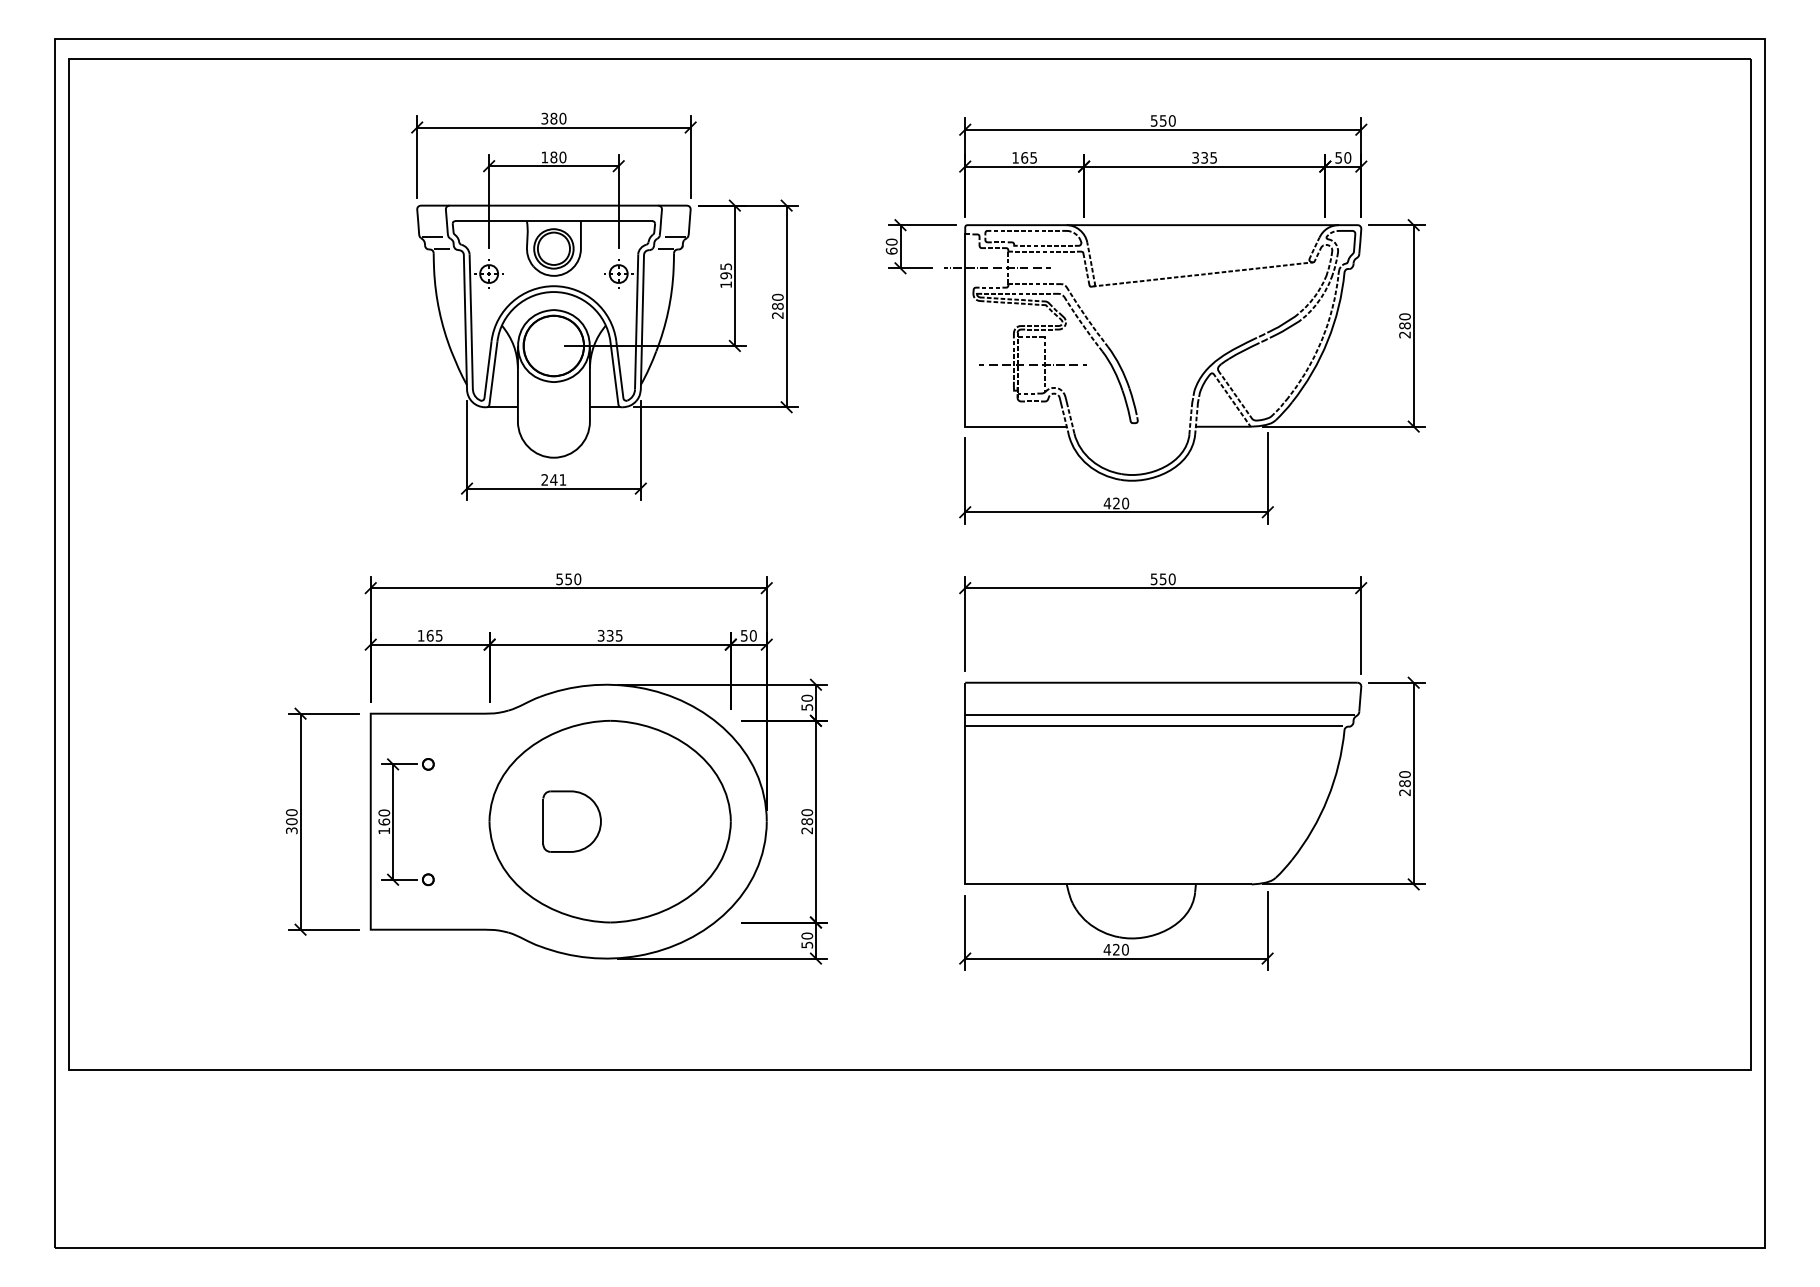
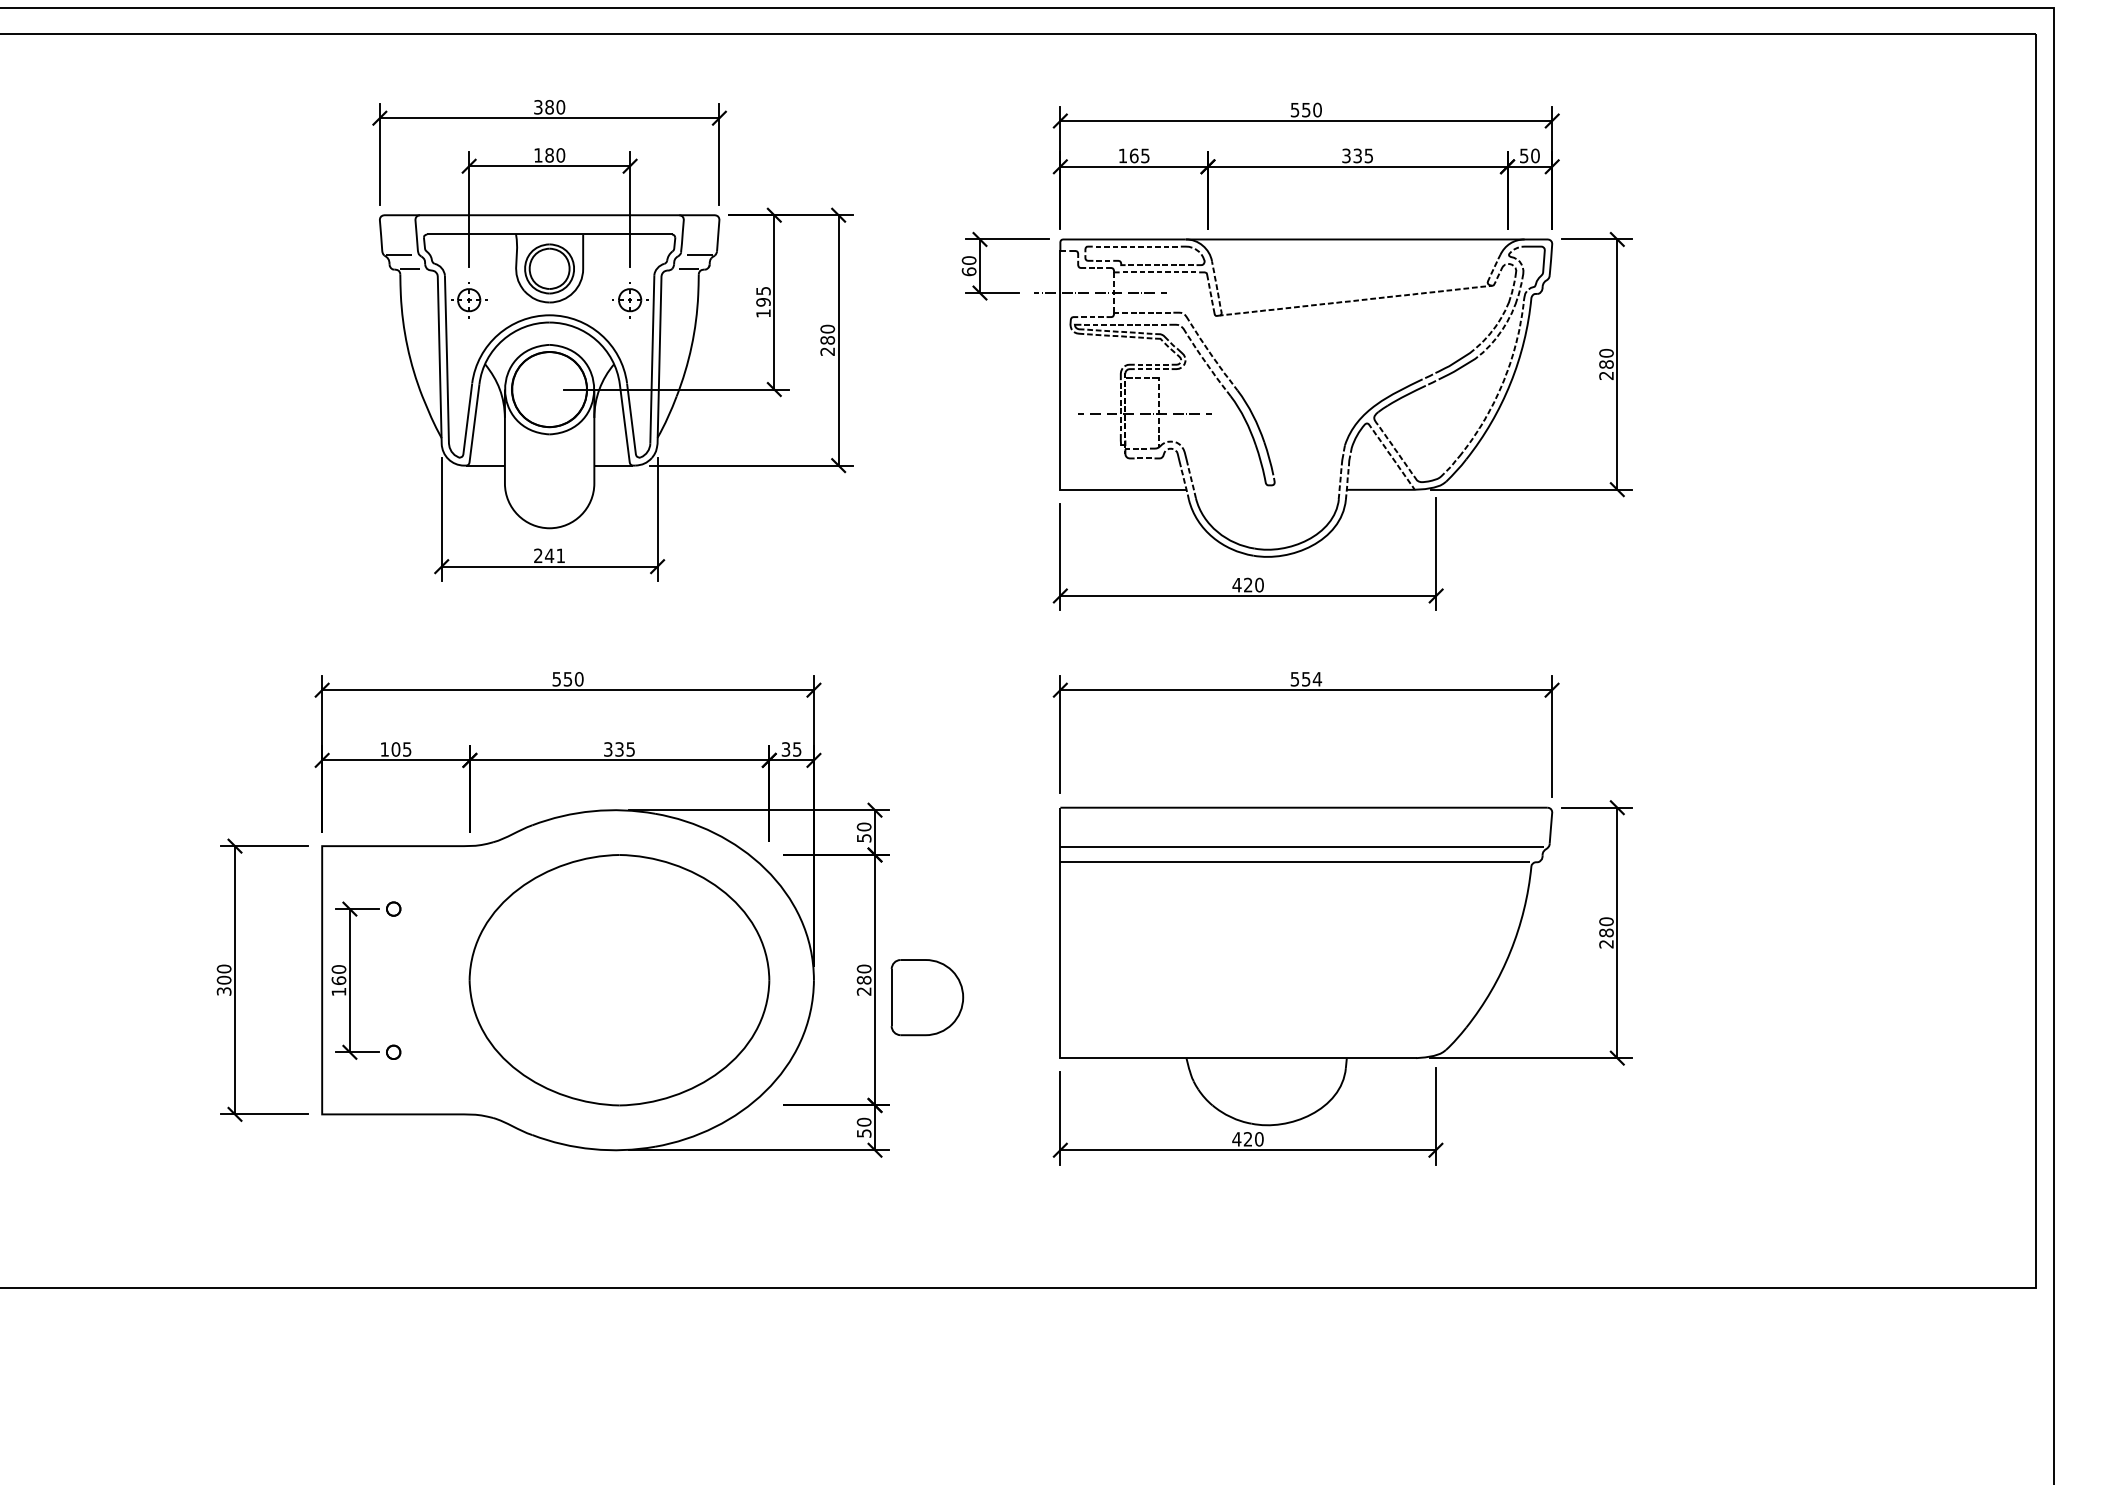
text: (1171, 579) -> (1316, 679), 550 -> 554
text: (430, 635) -> (396, 749), 165 -> 105
text: (748, 635) -> (791, 749), 50 -> 35
part: (571, 821) -> (926, 997), moved

